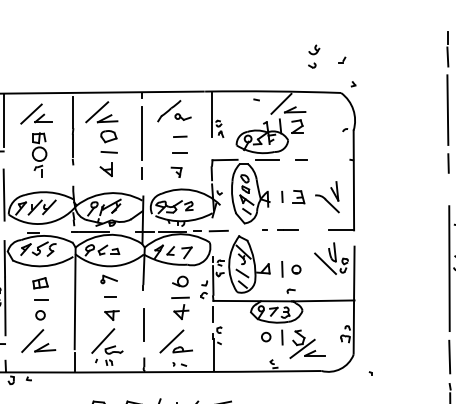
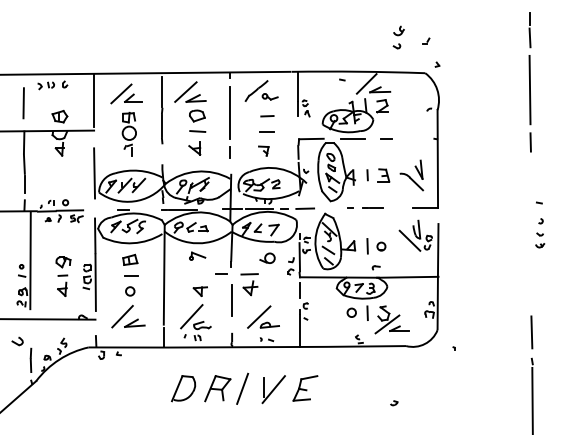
line: (449, 268) -> (531, 245), removed
line: (110, 297) -> (221, 273), moved
part: (180, 308) -> (249, 284), moved

